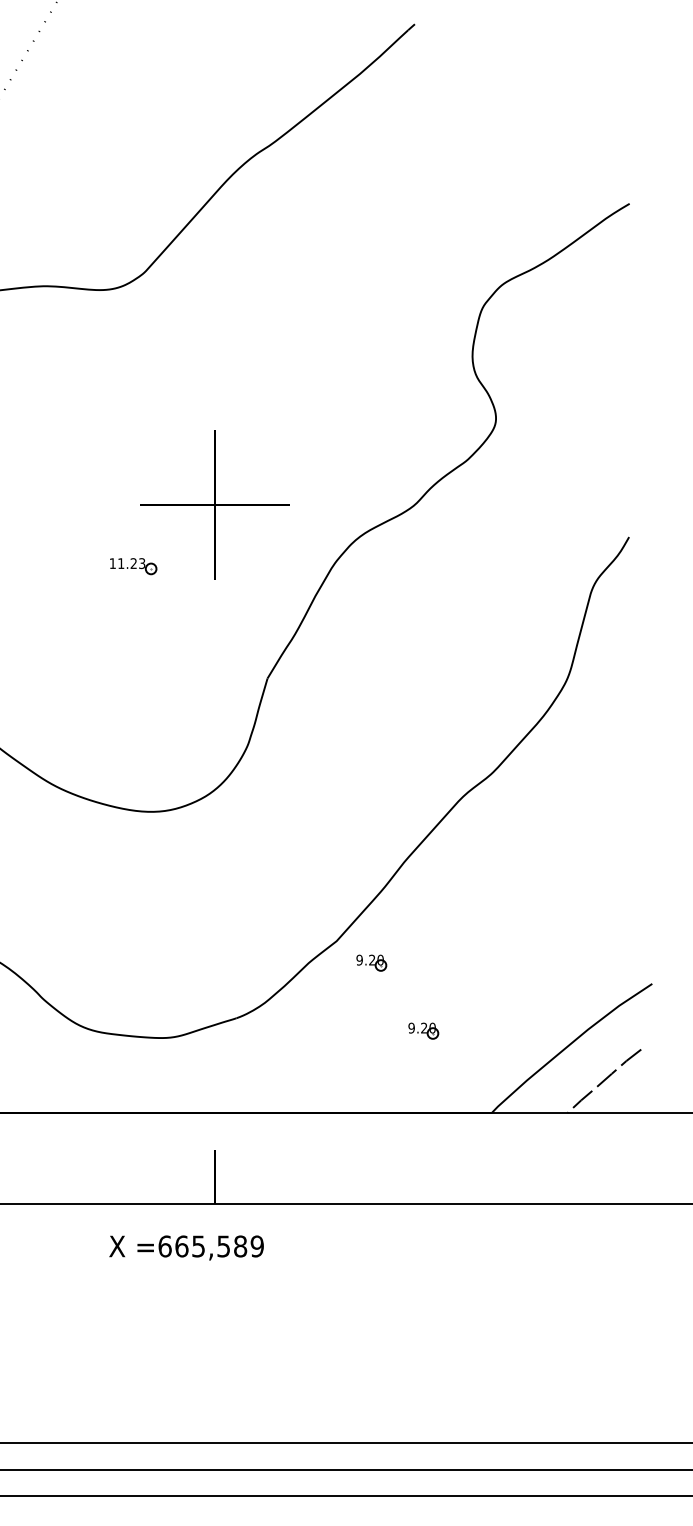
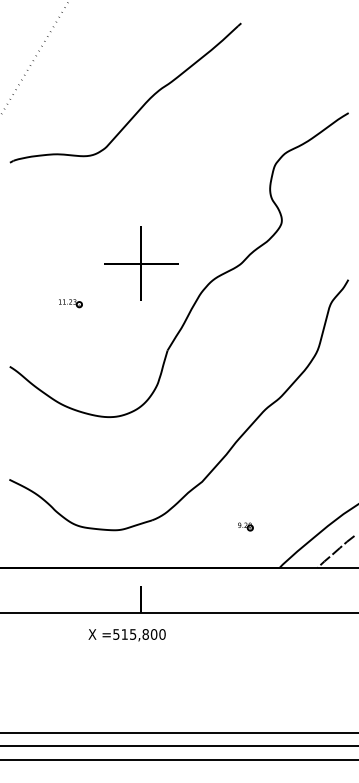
part: (133, 566) -> (70, 303), moved
part: (371, 962) -> (219, 492), removed
text: (211, 1246) -> (139, 634), =665,589 -> =515,800

